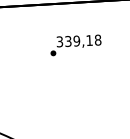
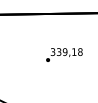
text: (76, 44) -> (64, 54), moved

